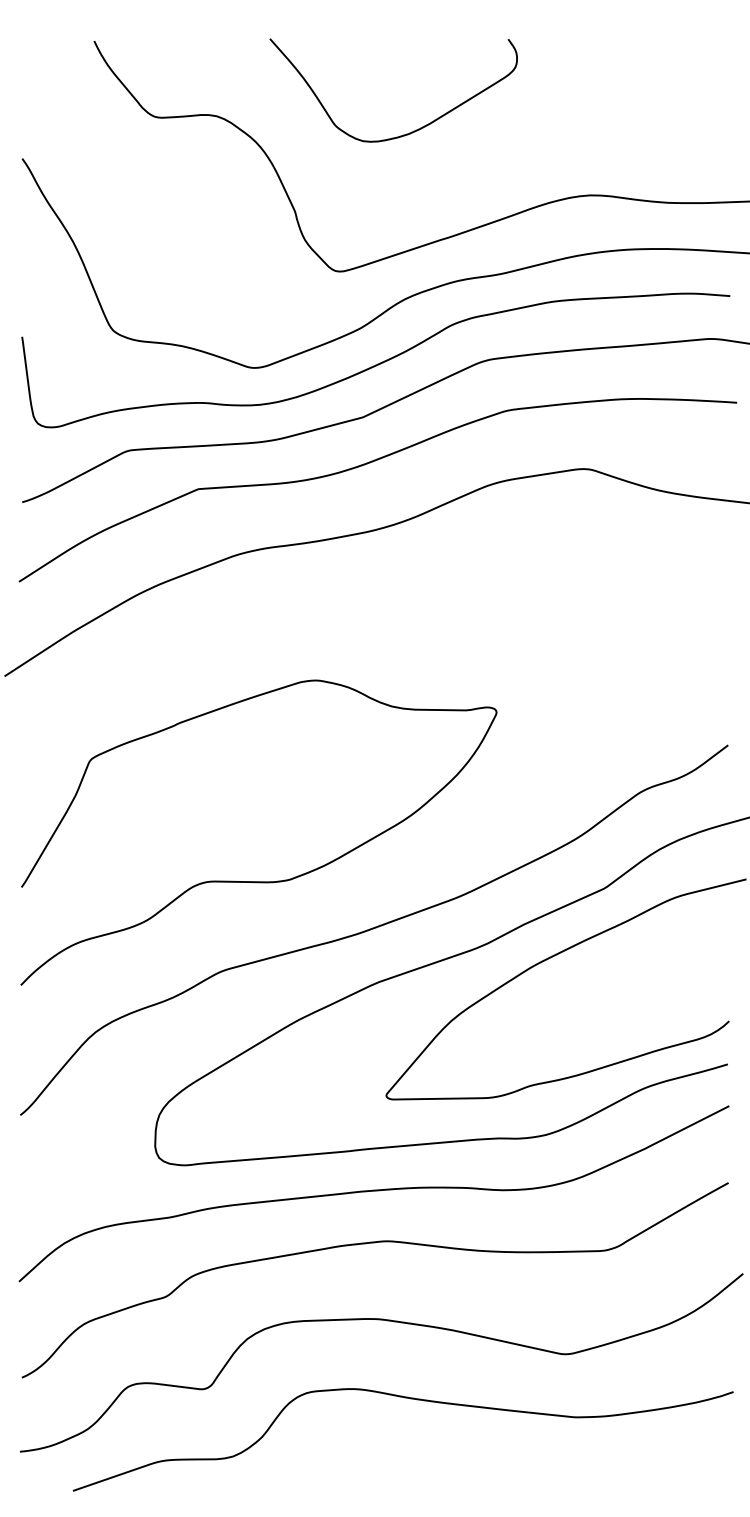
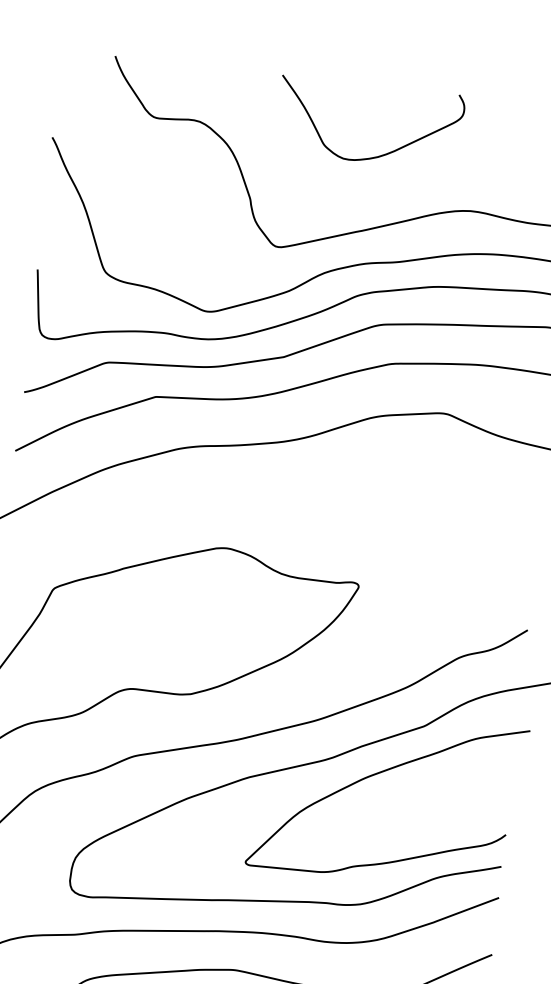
curve: (411, 131) -> (380, 155), moved

